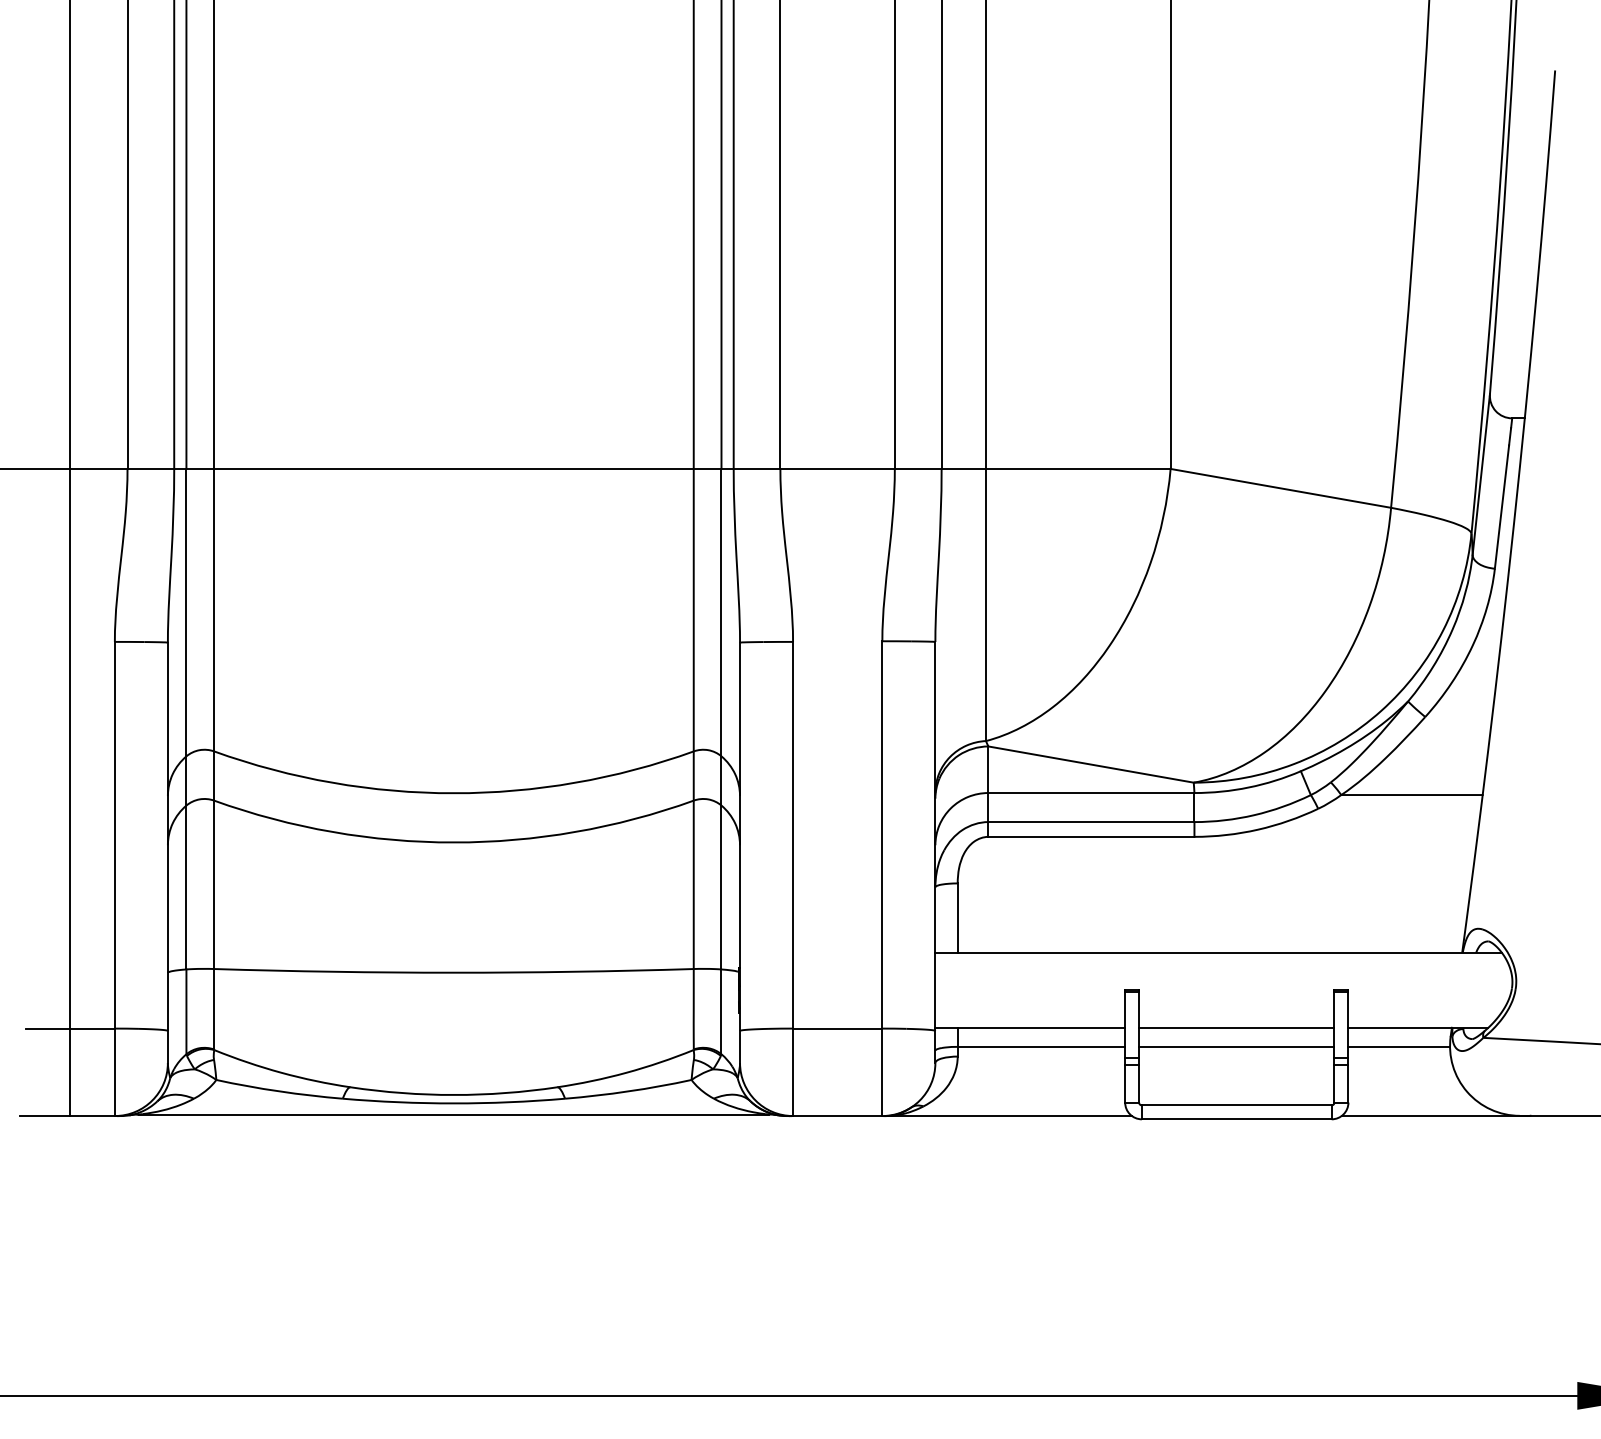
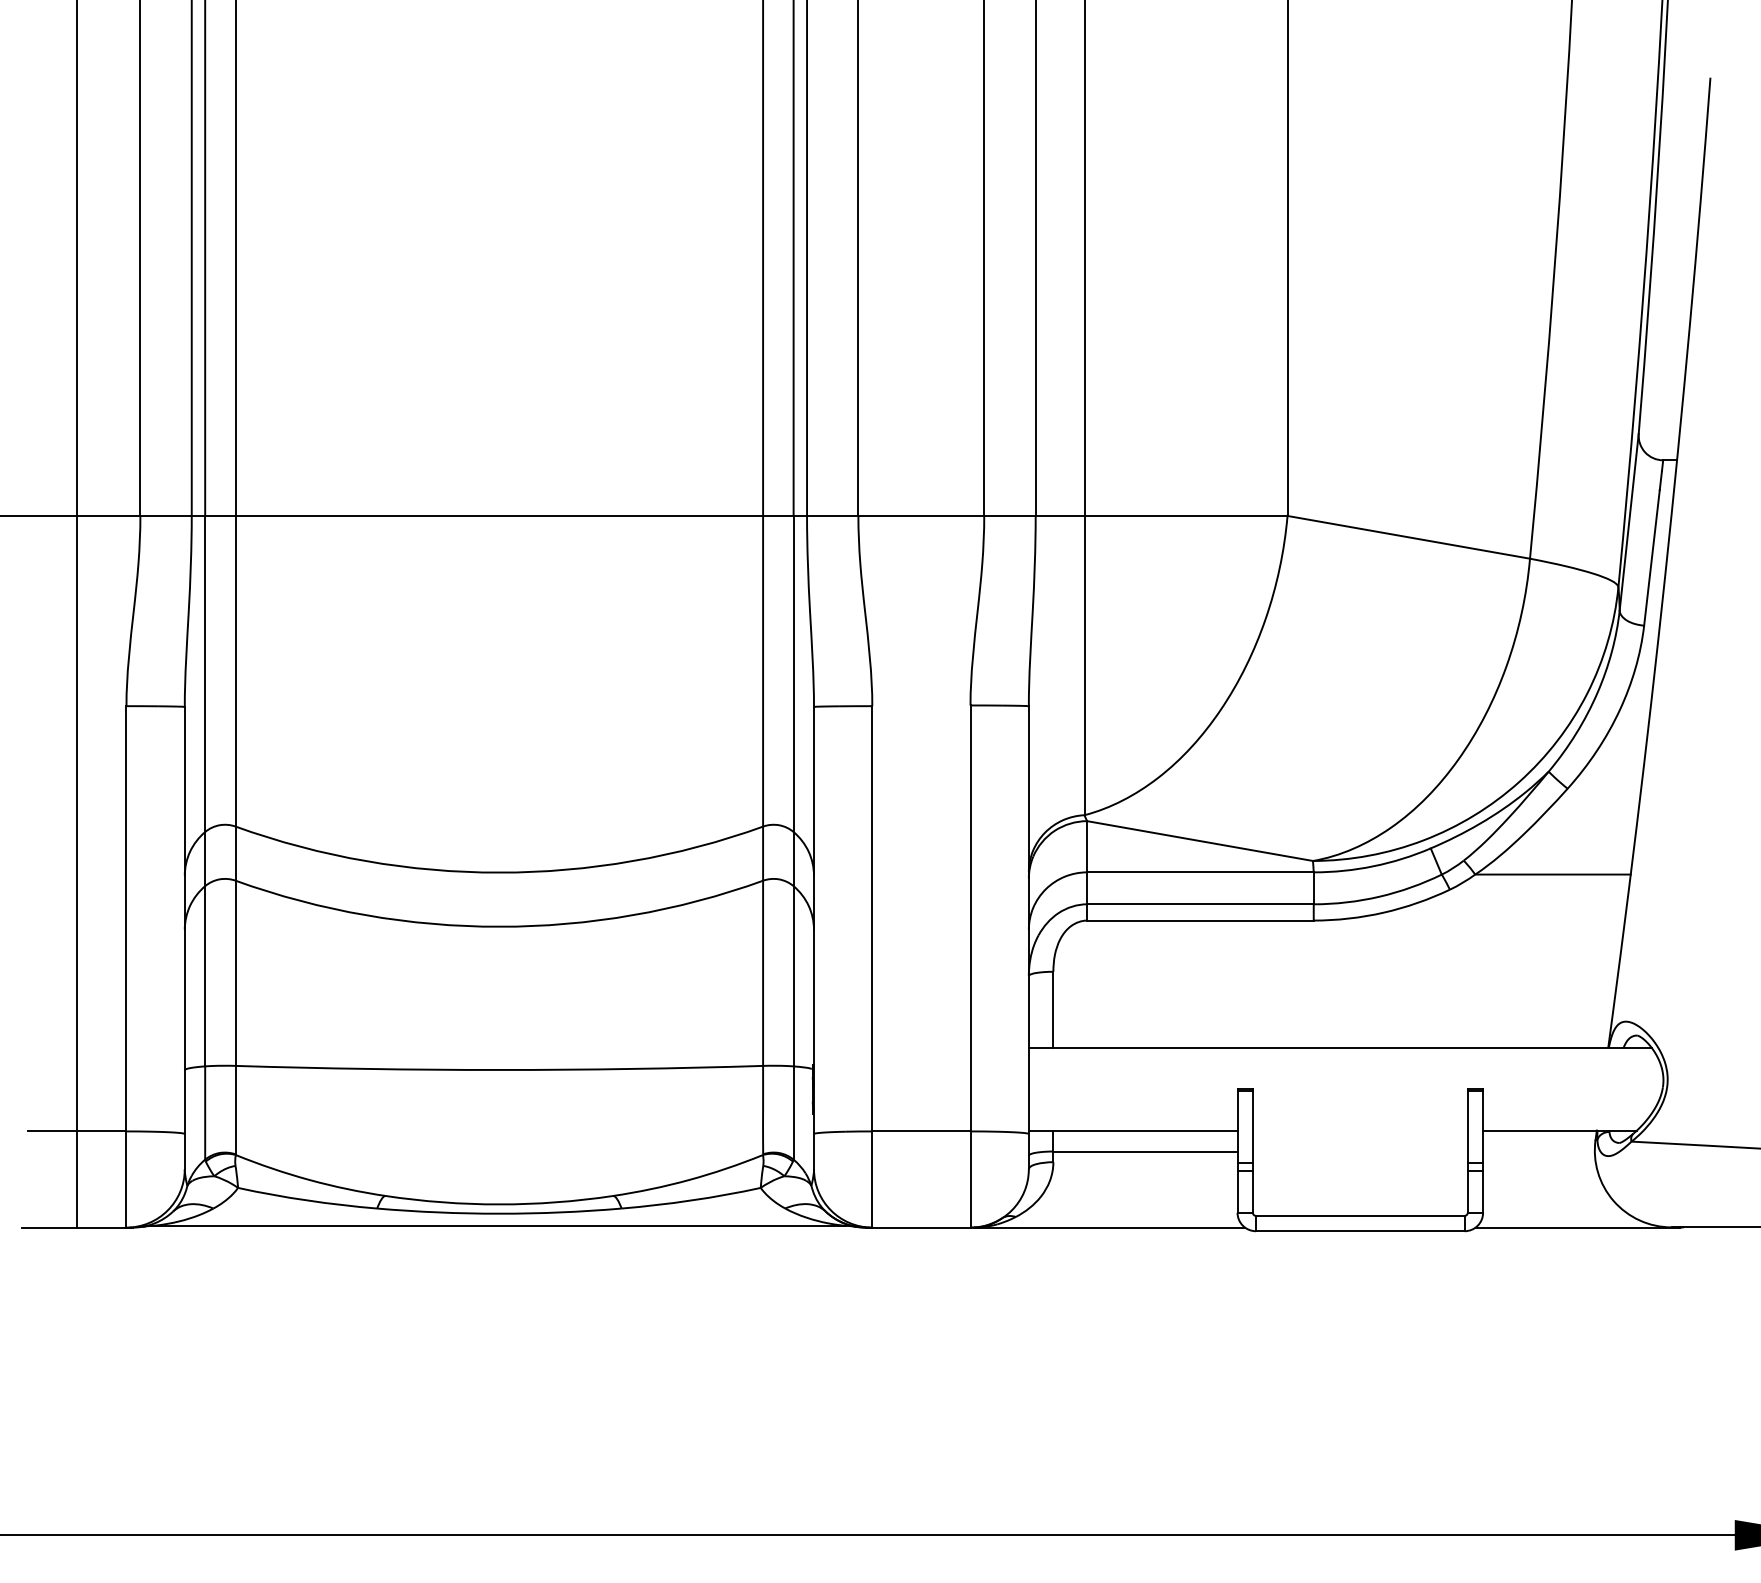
line: (1236, 1027) -> (1359, 1130), removed
line: (1236, 1046) -> (1359, 1151), removed
line: (1398, 1046) -> (1538, 1151), removed

